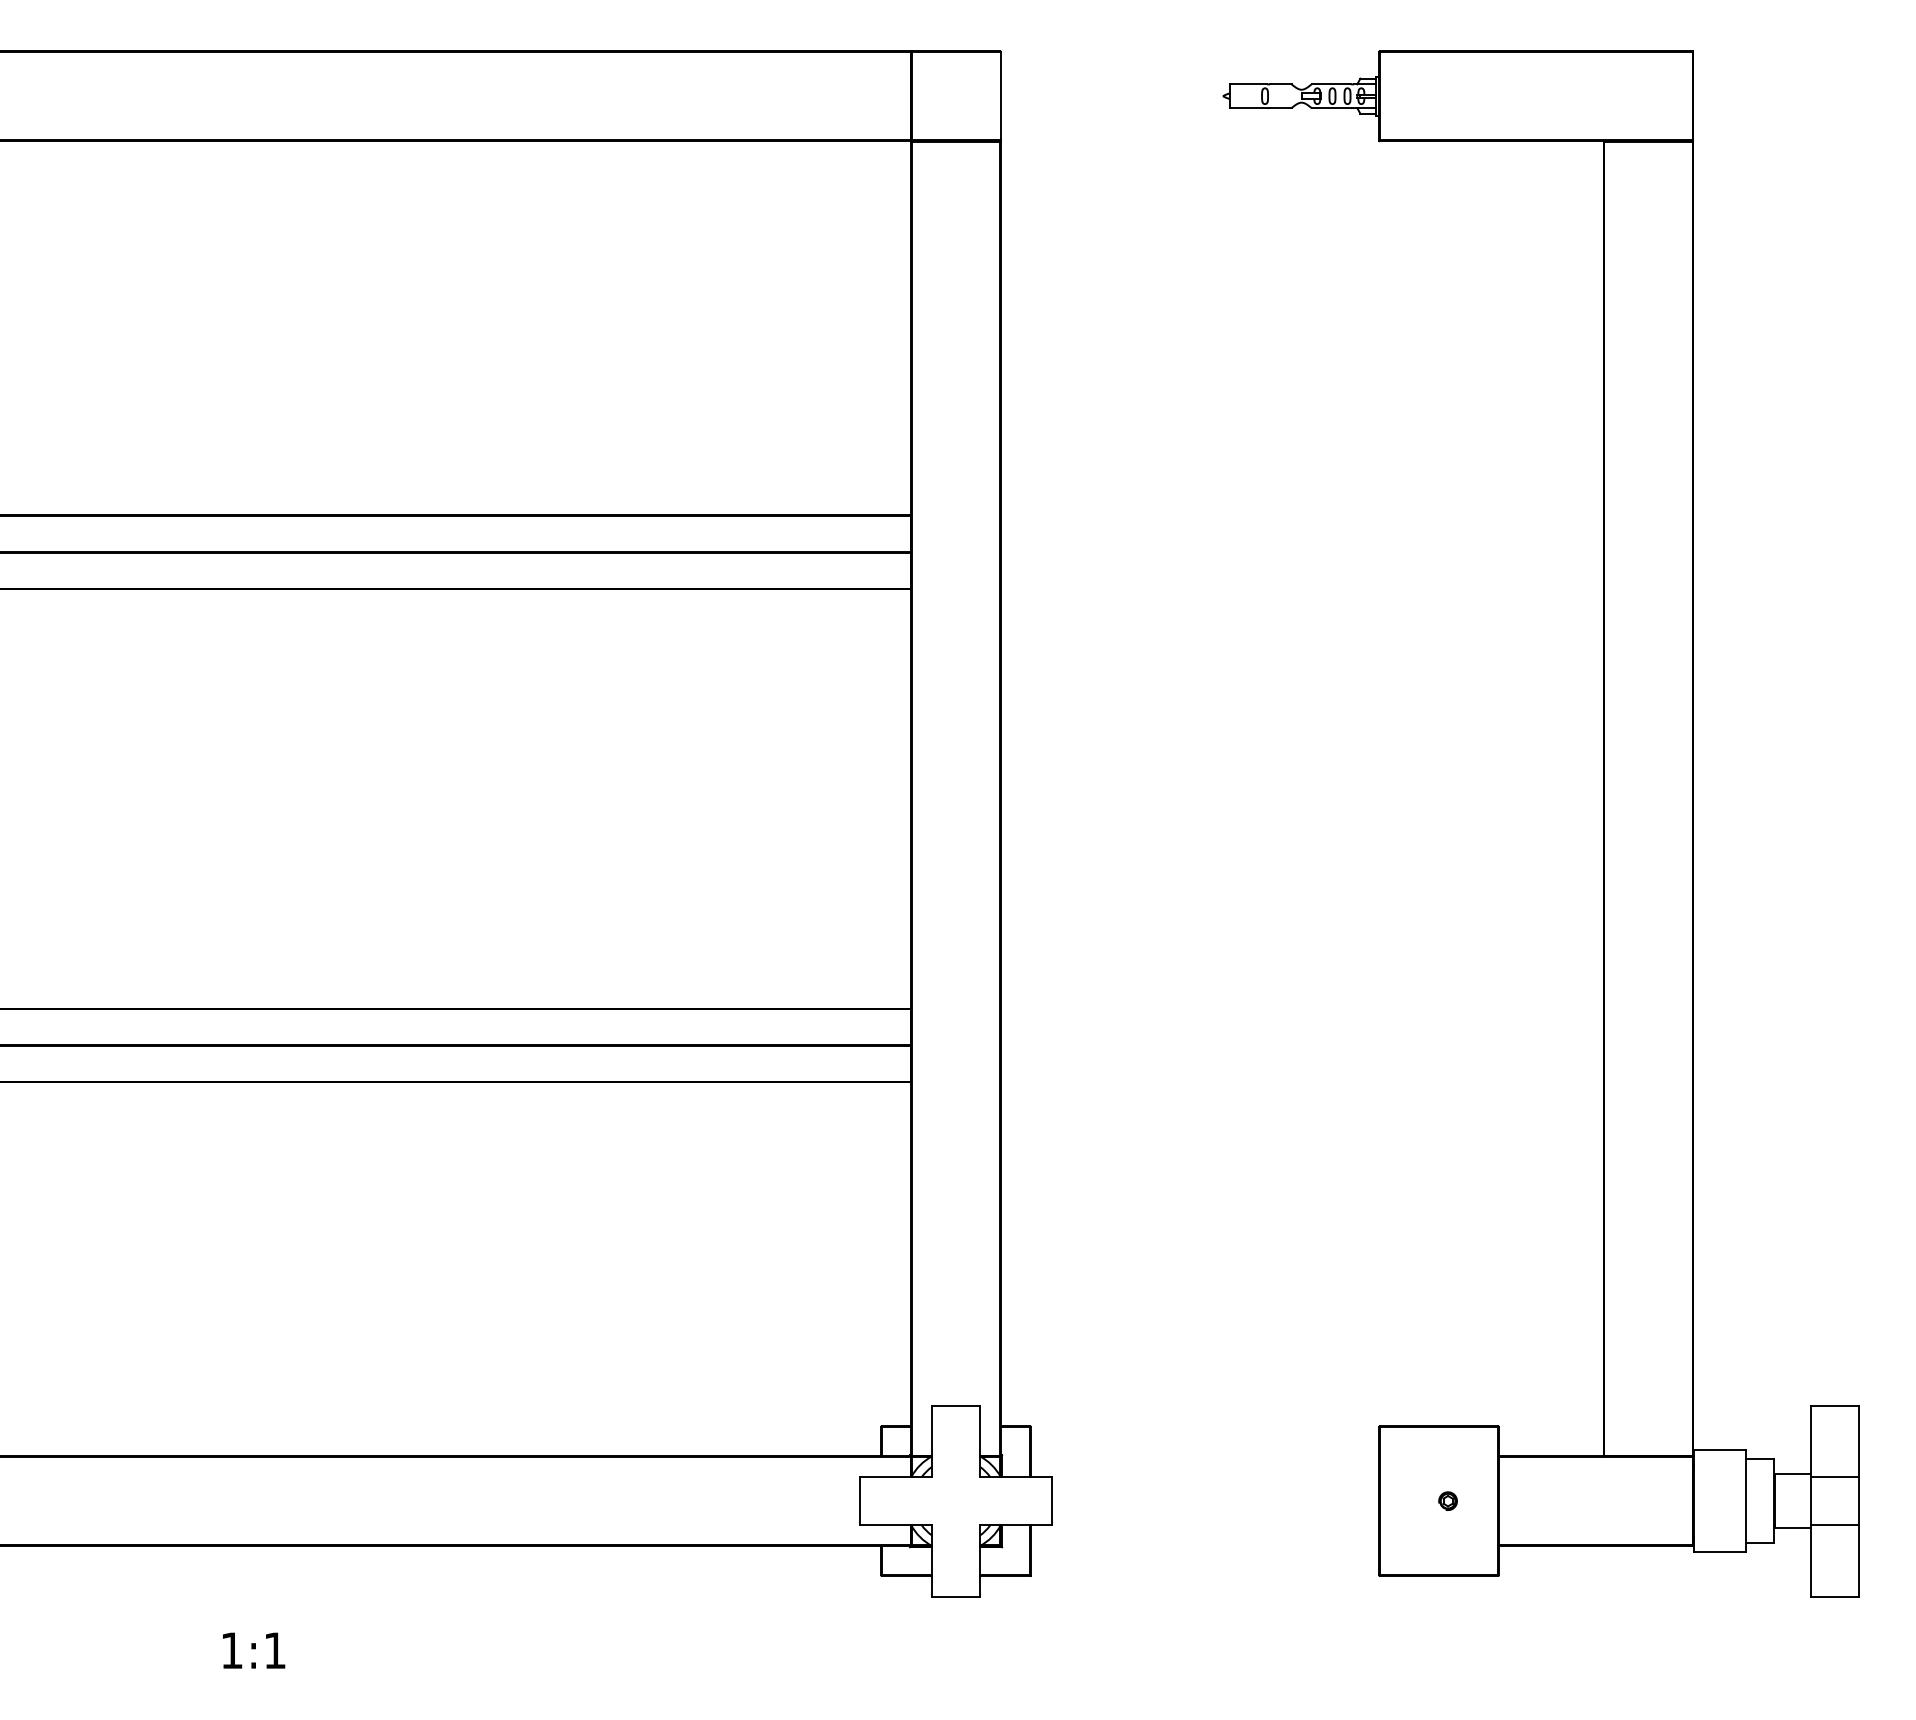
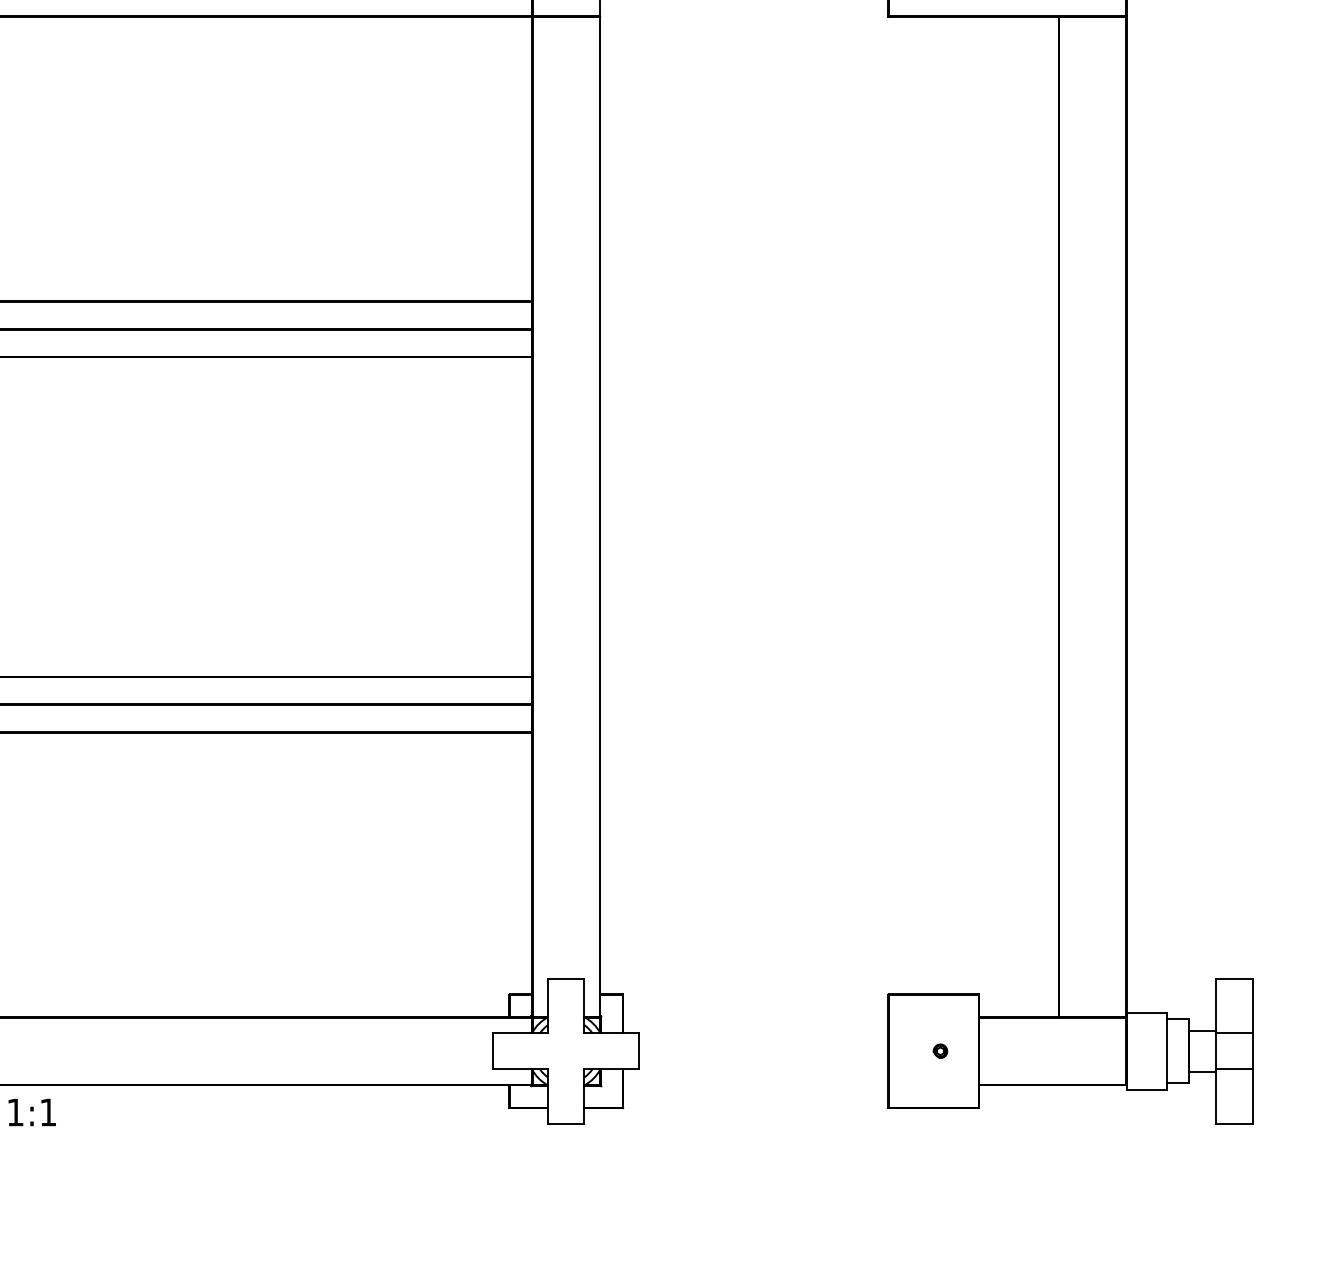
text: (254, 1650) -> (32, 1112), moved

